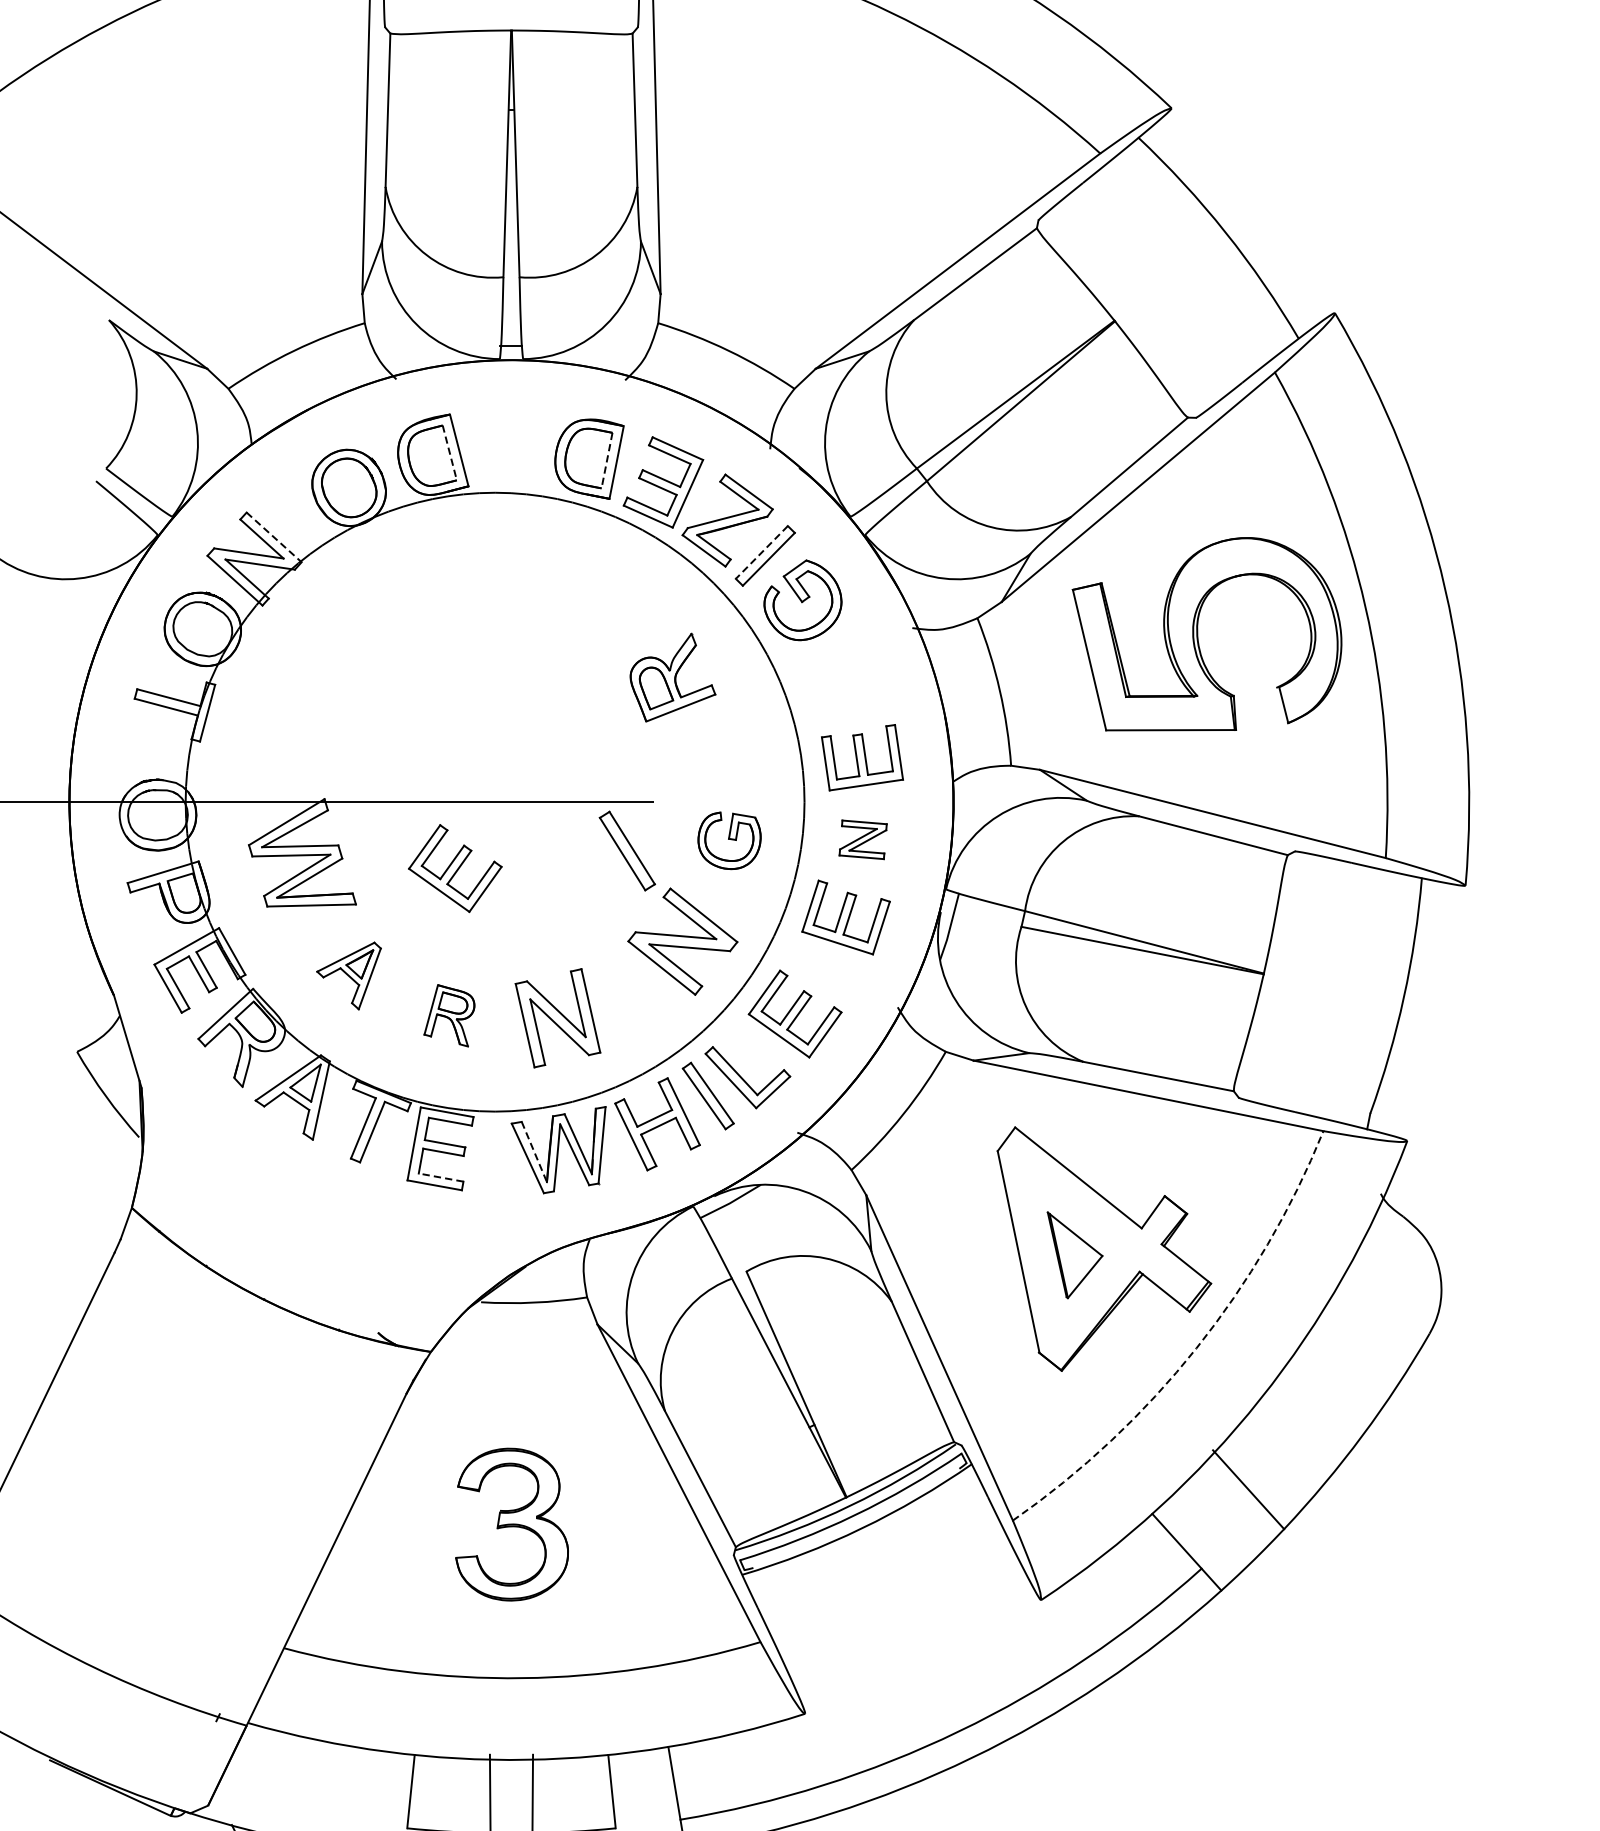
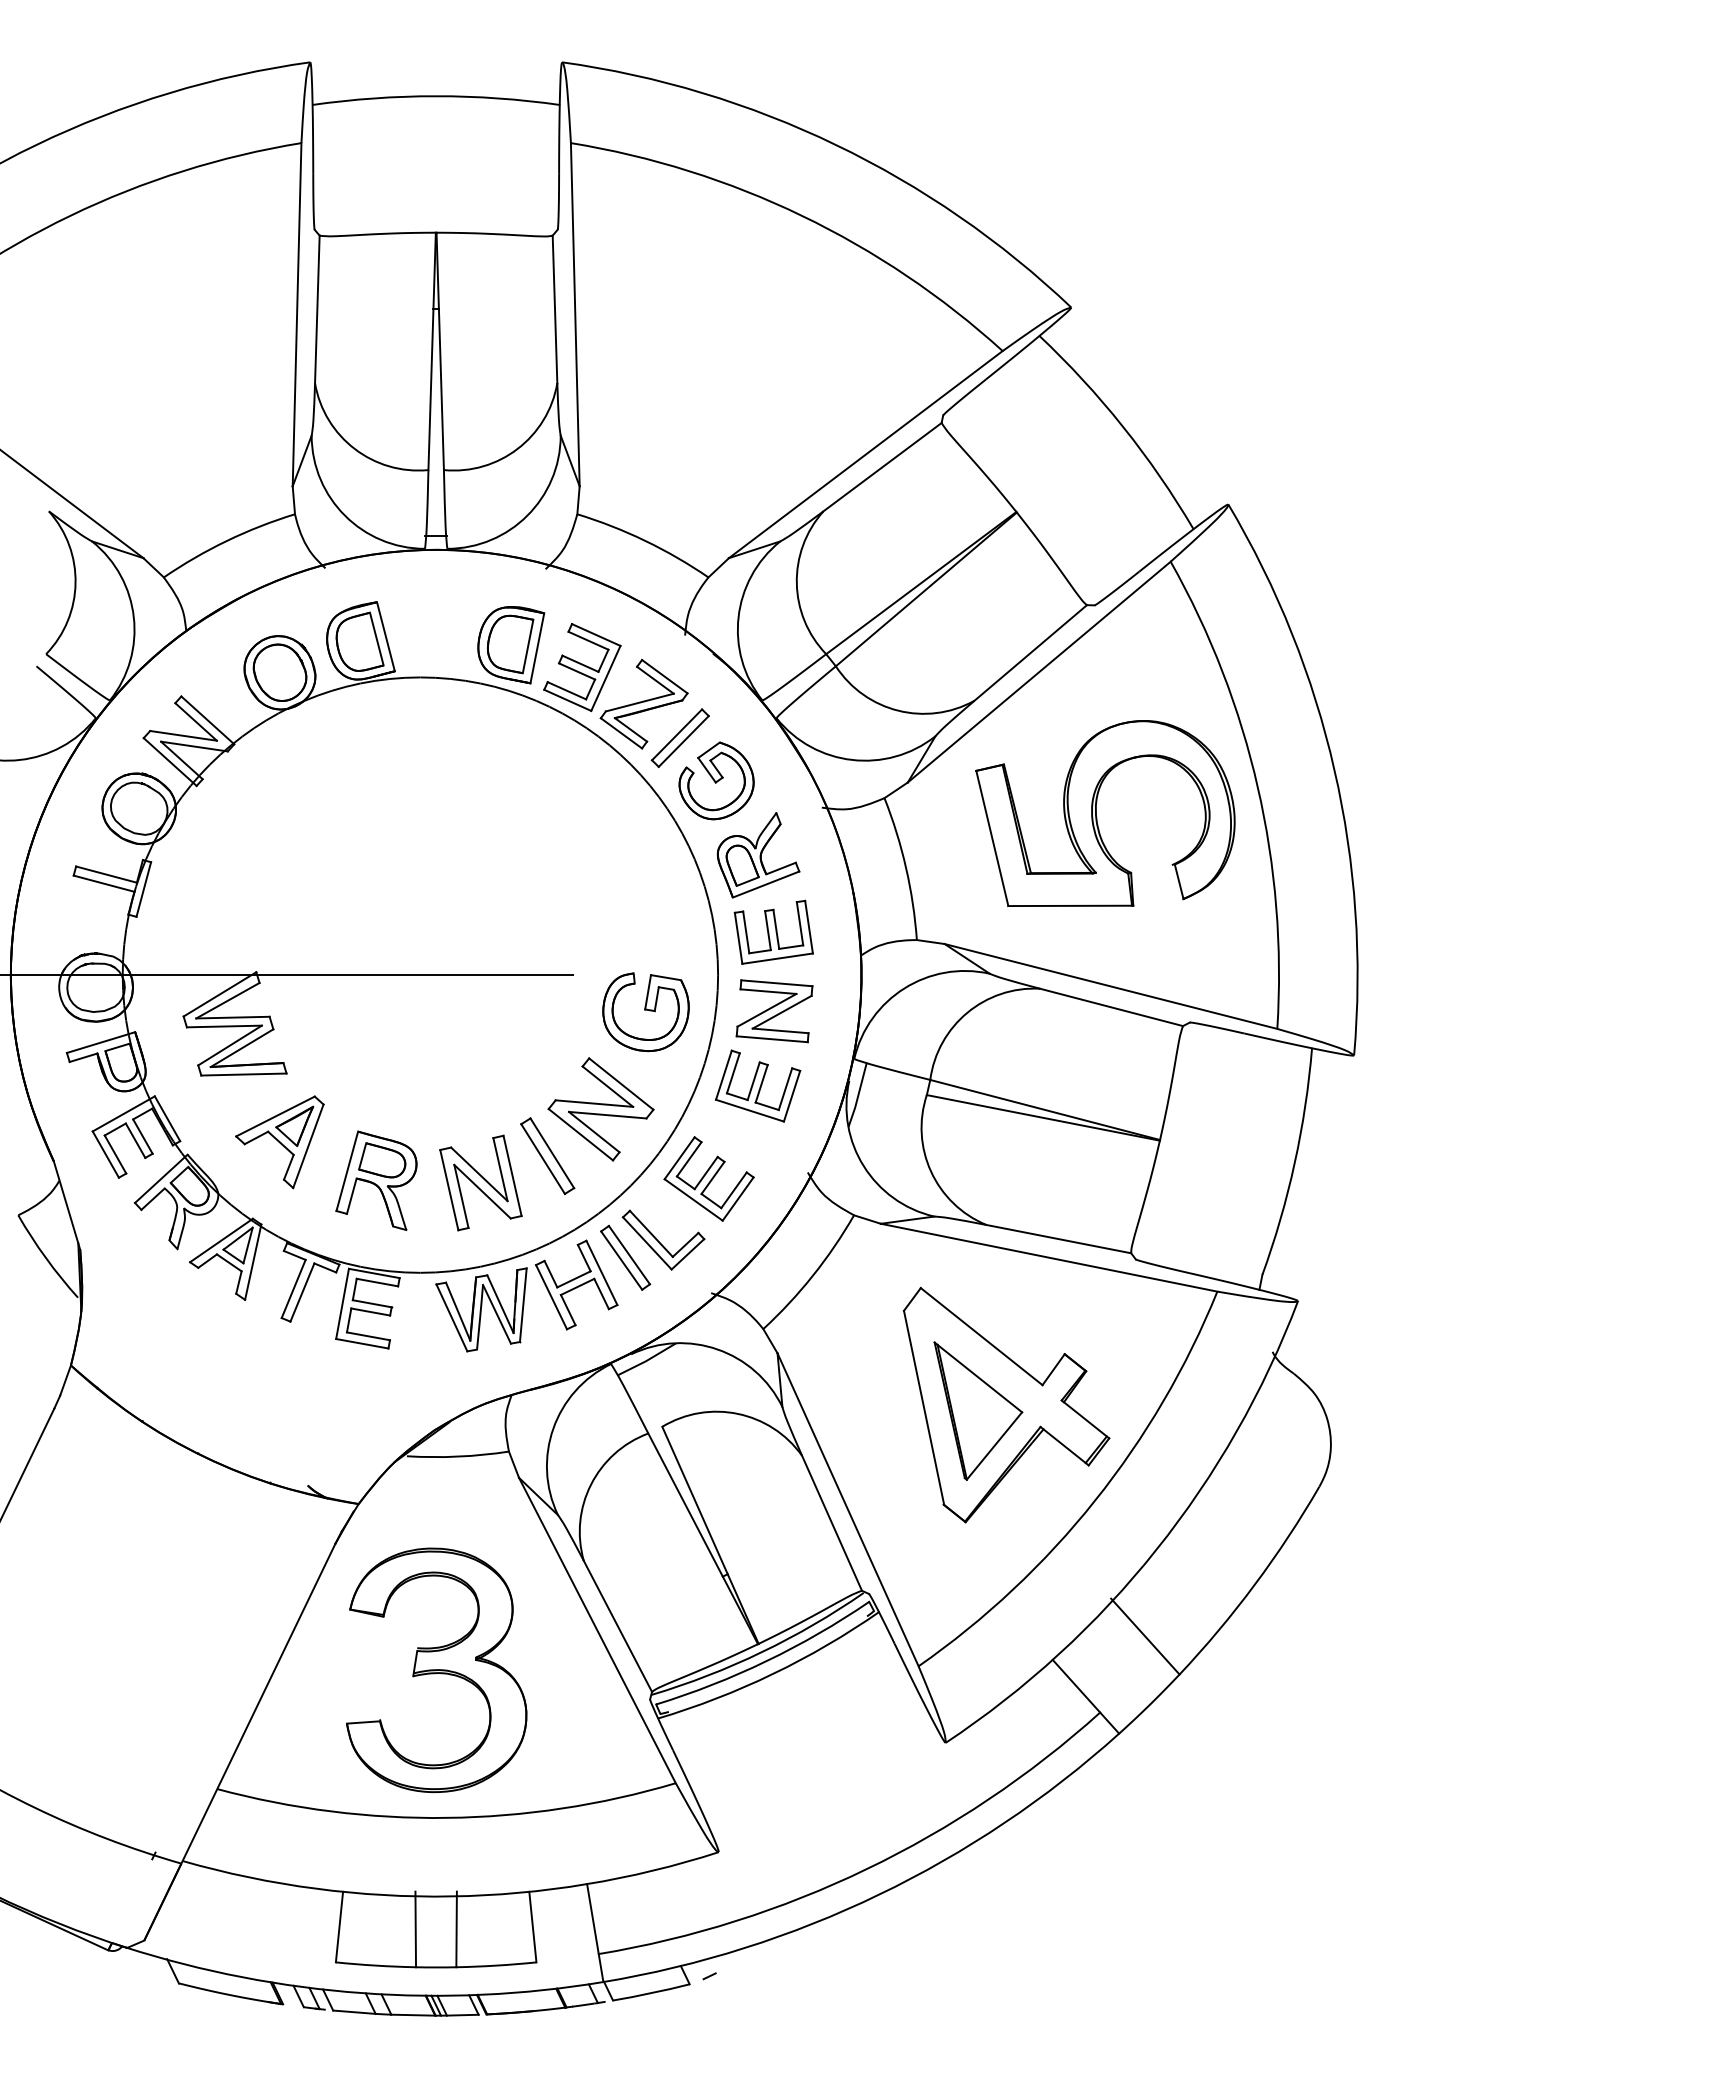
line: (449, 453) -> (376, 639), dashed -> solid
line: (607, 460) -> (528, 646), dashed -> solid
line: (273, 537) -> (207, 720), dashed -> solid
line: (762, 552) -> (677, 734), dashed -> solid
part: (672, 677) -> (758, 855), moved
part: (863, 839) -> (774, 1011), size x1.67
part: (729, 841) -> (645, 1012), size x1.43
part: (627, 851) -> (547, 1156), moved
part: (454, 868) -> (381, 1038), removed
part: (348, 976) -> (279, 1142), size x1.43
part: (449, 1015) -> (376, 1180), size x1.67
line: (534, 1152) -> (458, 1312), dashed -> solid
line: (441, 1177) -> (368, 1336), dashed -> solid
part: (1075, 1254) -> (978, 1410), size x1.67
arc: (1196, 1348) -> (1095, 1500), dashed -> solid
part: (511, 1523) -> (436, 1669), size x1.67

